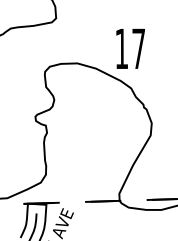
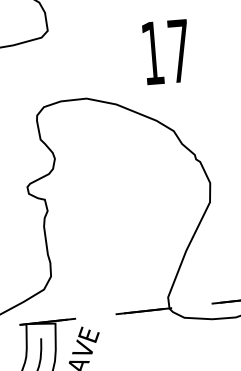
text: (130, 48) -> (166, 51), moved

